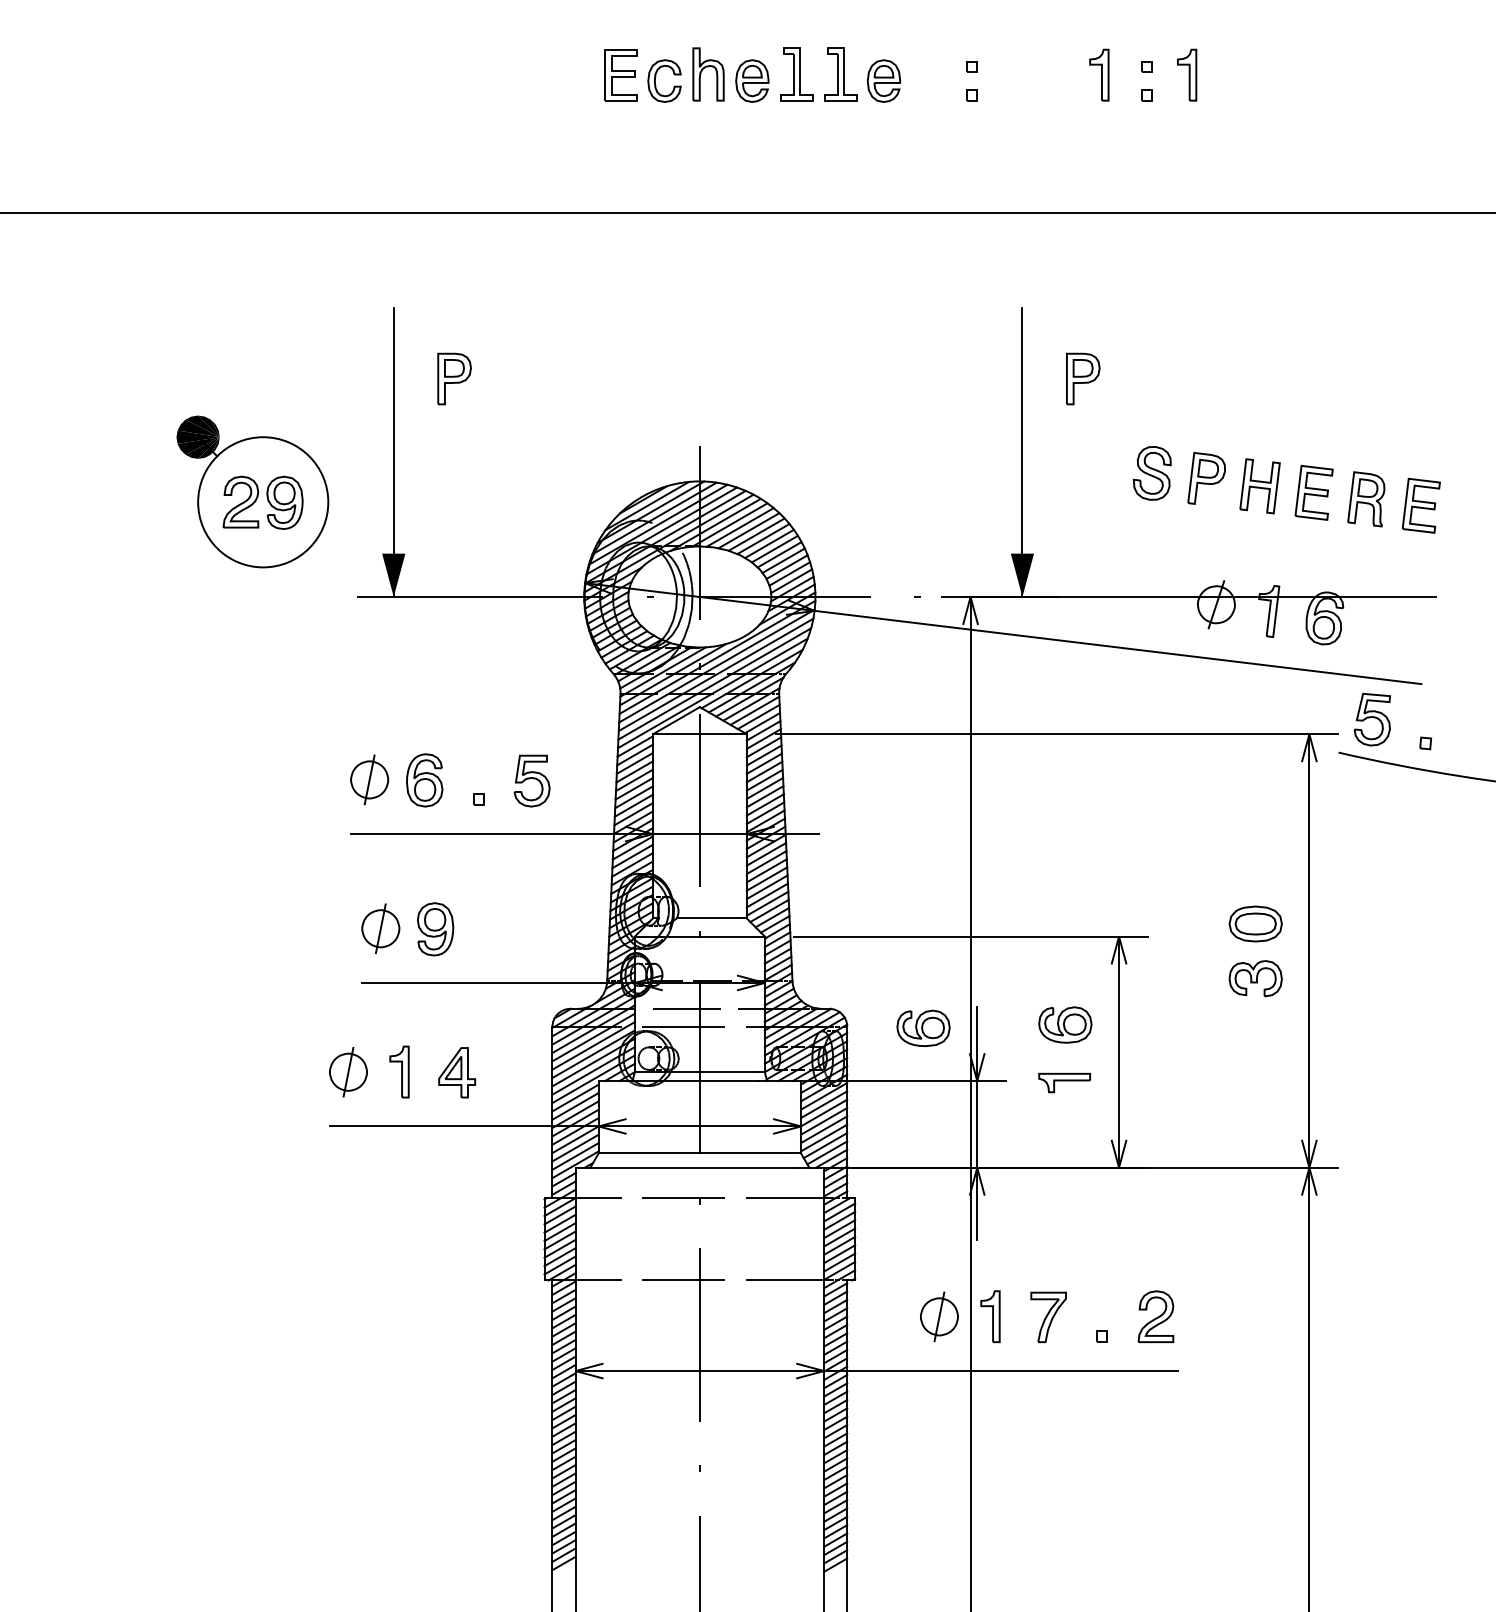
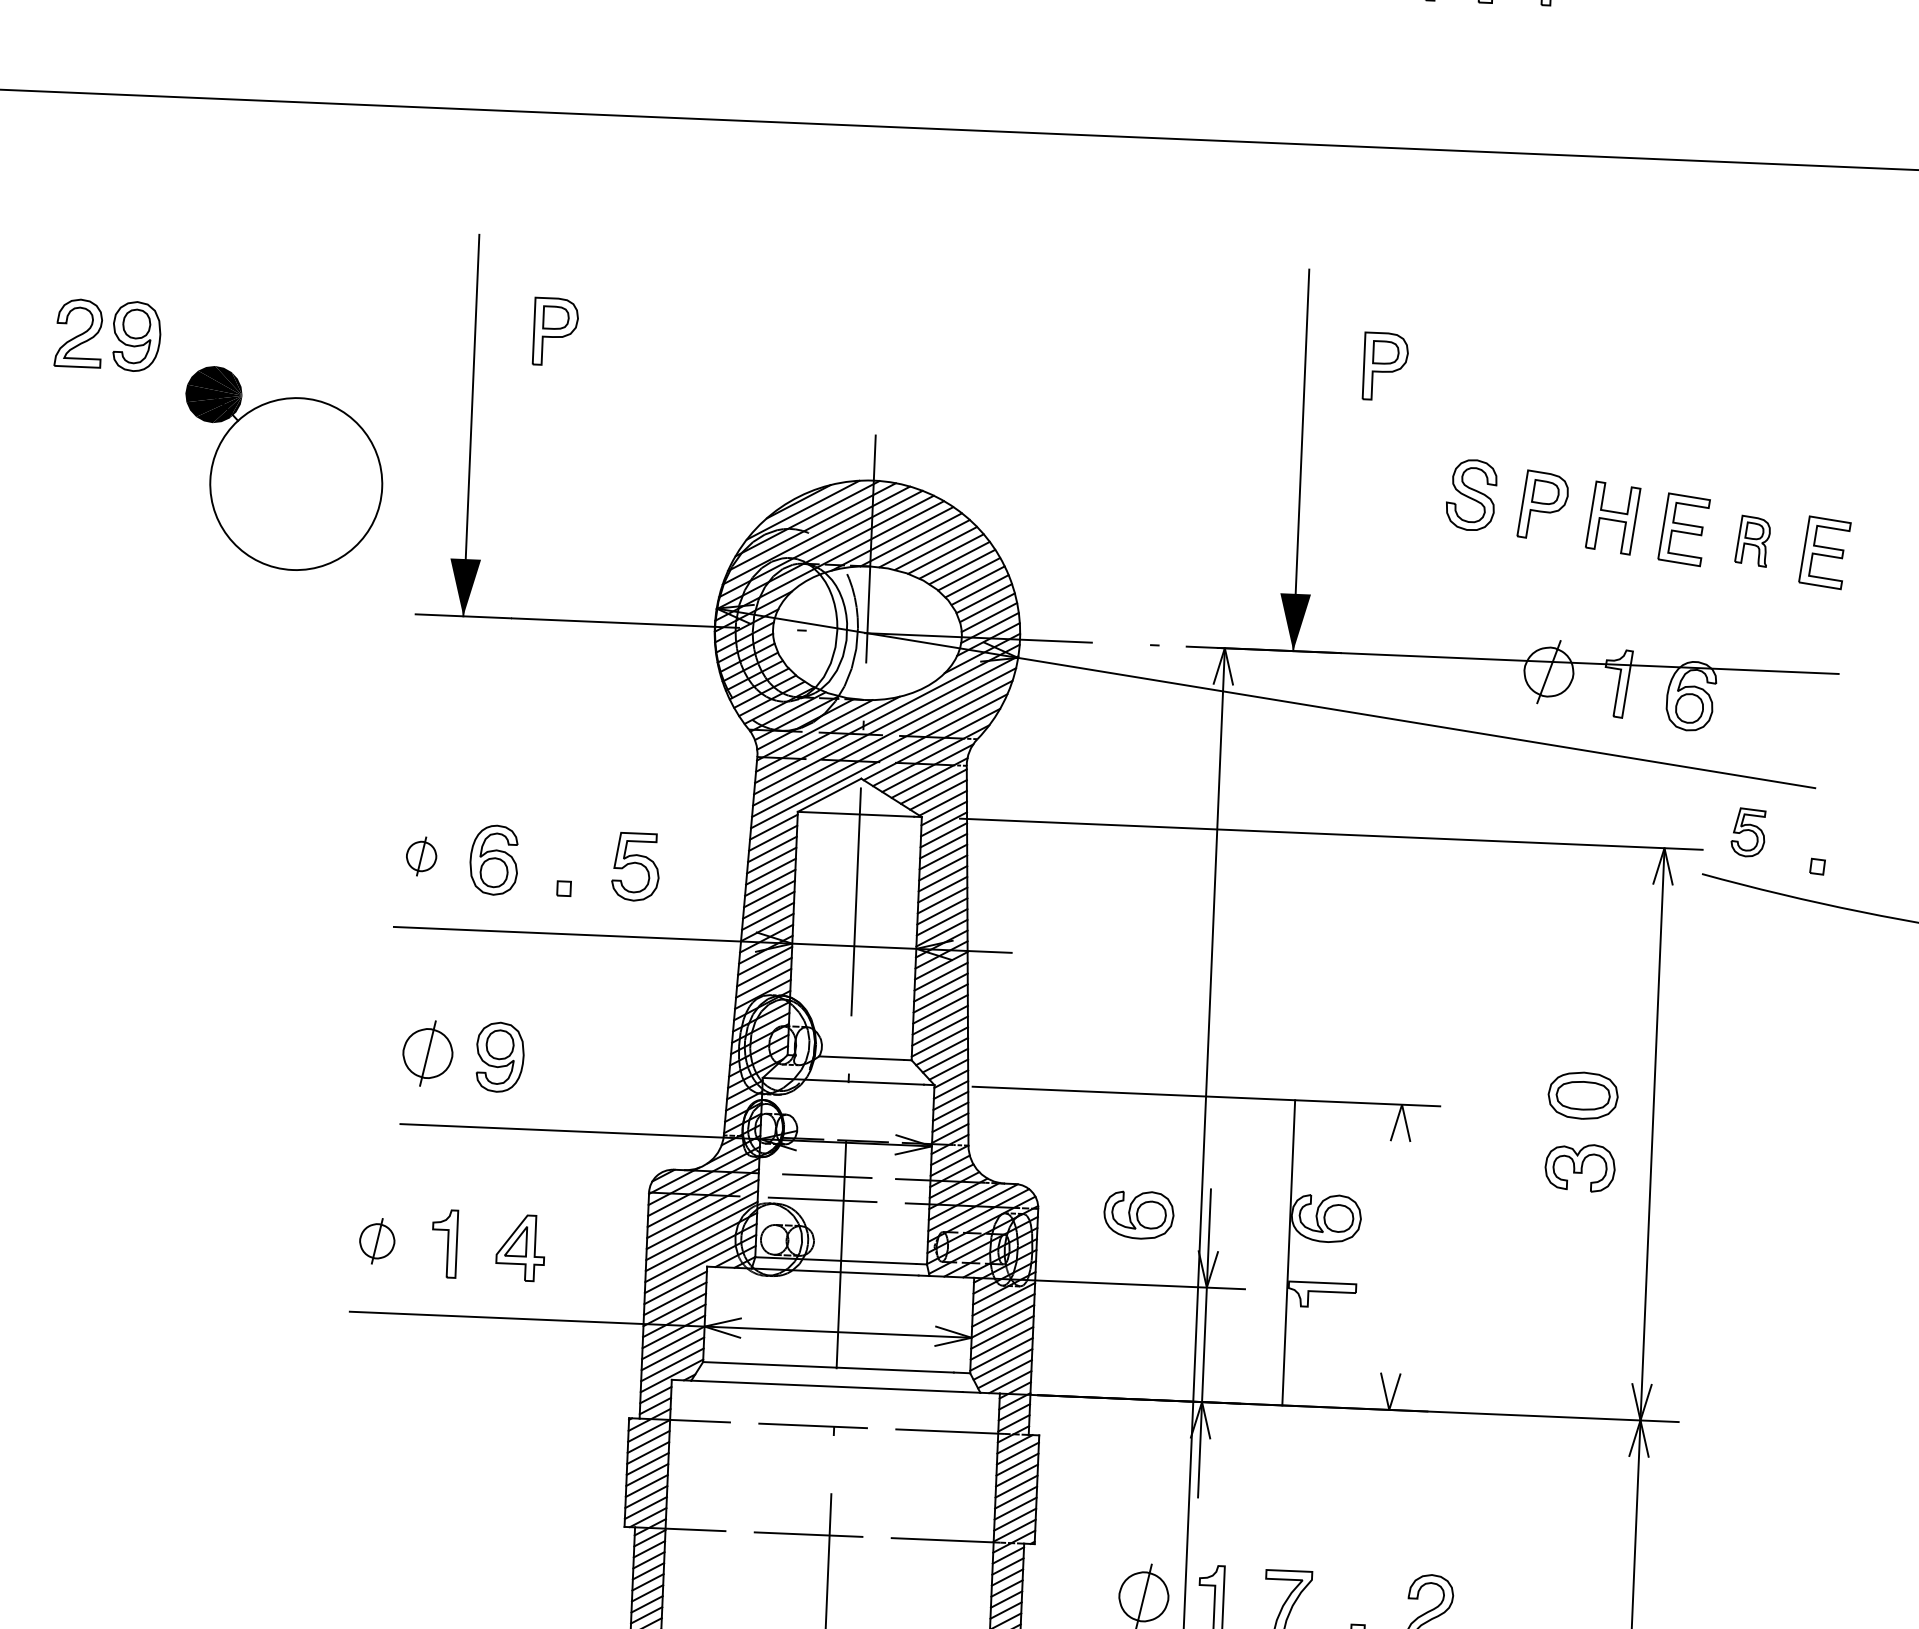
part: (1366, 499) -> (1752, 541), size x0.7
part: (262, 502) -> (107, 334), moved
part: (1371, 719) -> (1747, 832), size x0.7
part: (369, 779) -> (421, 855), size x0.6
line: (1119, 1051) -> (1289, 1252), moved
part: (348, 1072) -> (377, 1241), size x0.7

